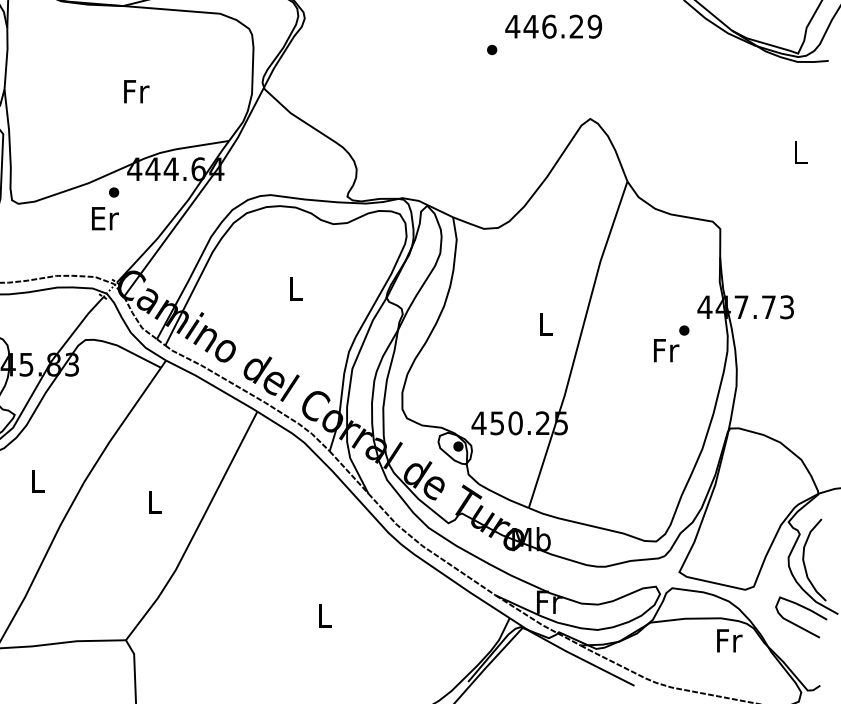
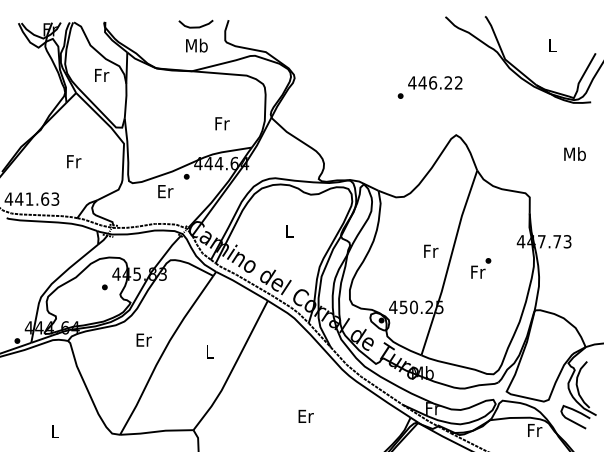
text: (594, 25) -> (458, 82), 446.29 -> 446.22
text: (136, 91) -> (222, 123), moved
text: (799, 151) -> (574, 153), L -> Mb
text: (104, 218) -> (165, 191), moved
text: (546, 322) -> (431, 250), L -> Fr
text: (672, 343) -> (481, 268), moved
text: (37, 480) -> (143, 339), L -> Er
text: (323, 614) -> (305, 415), L -> Er

